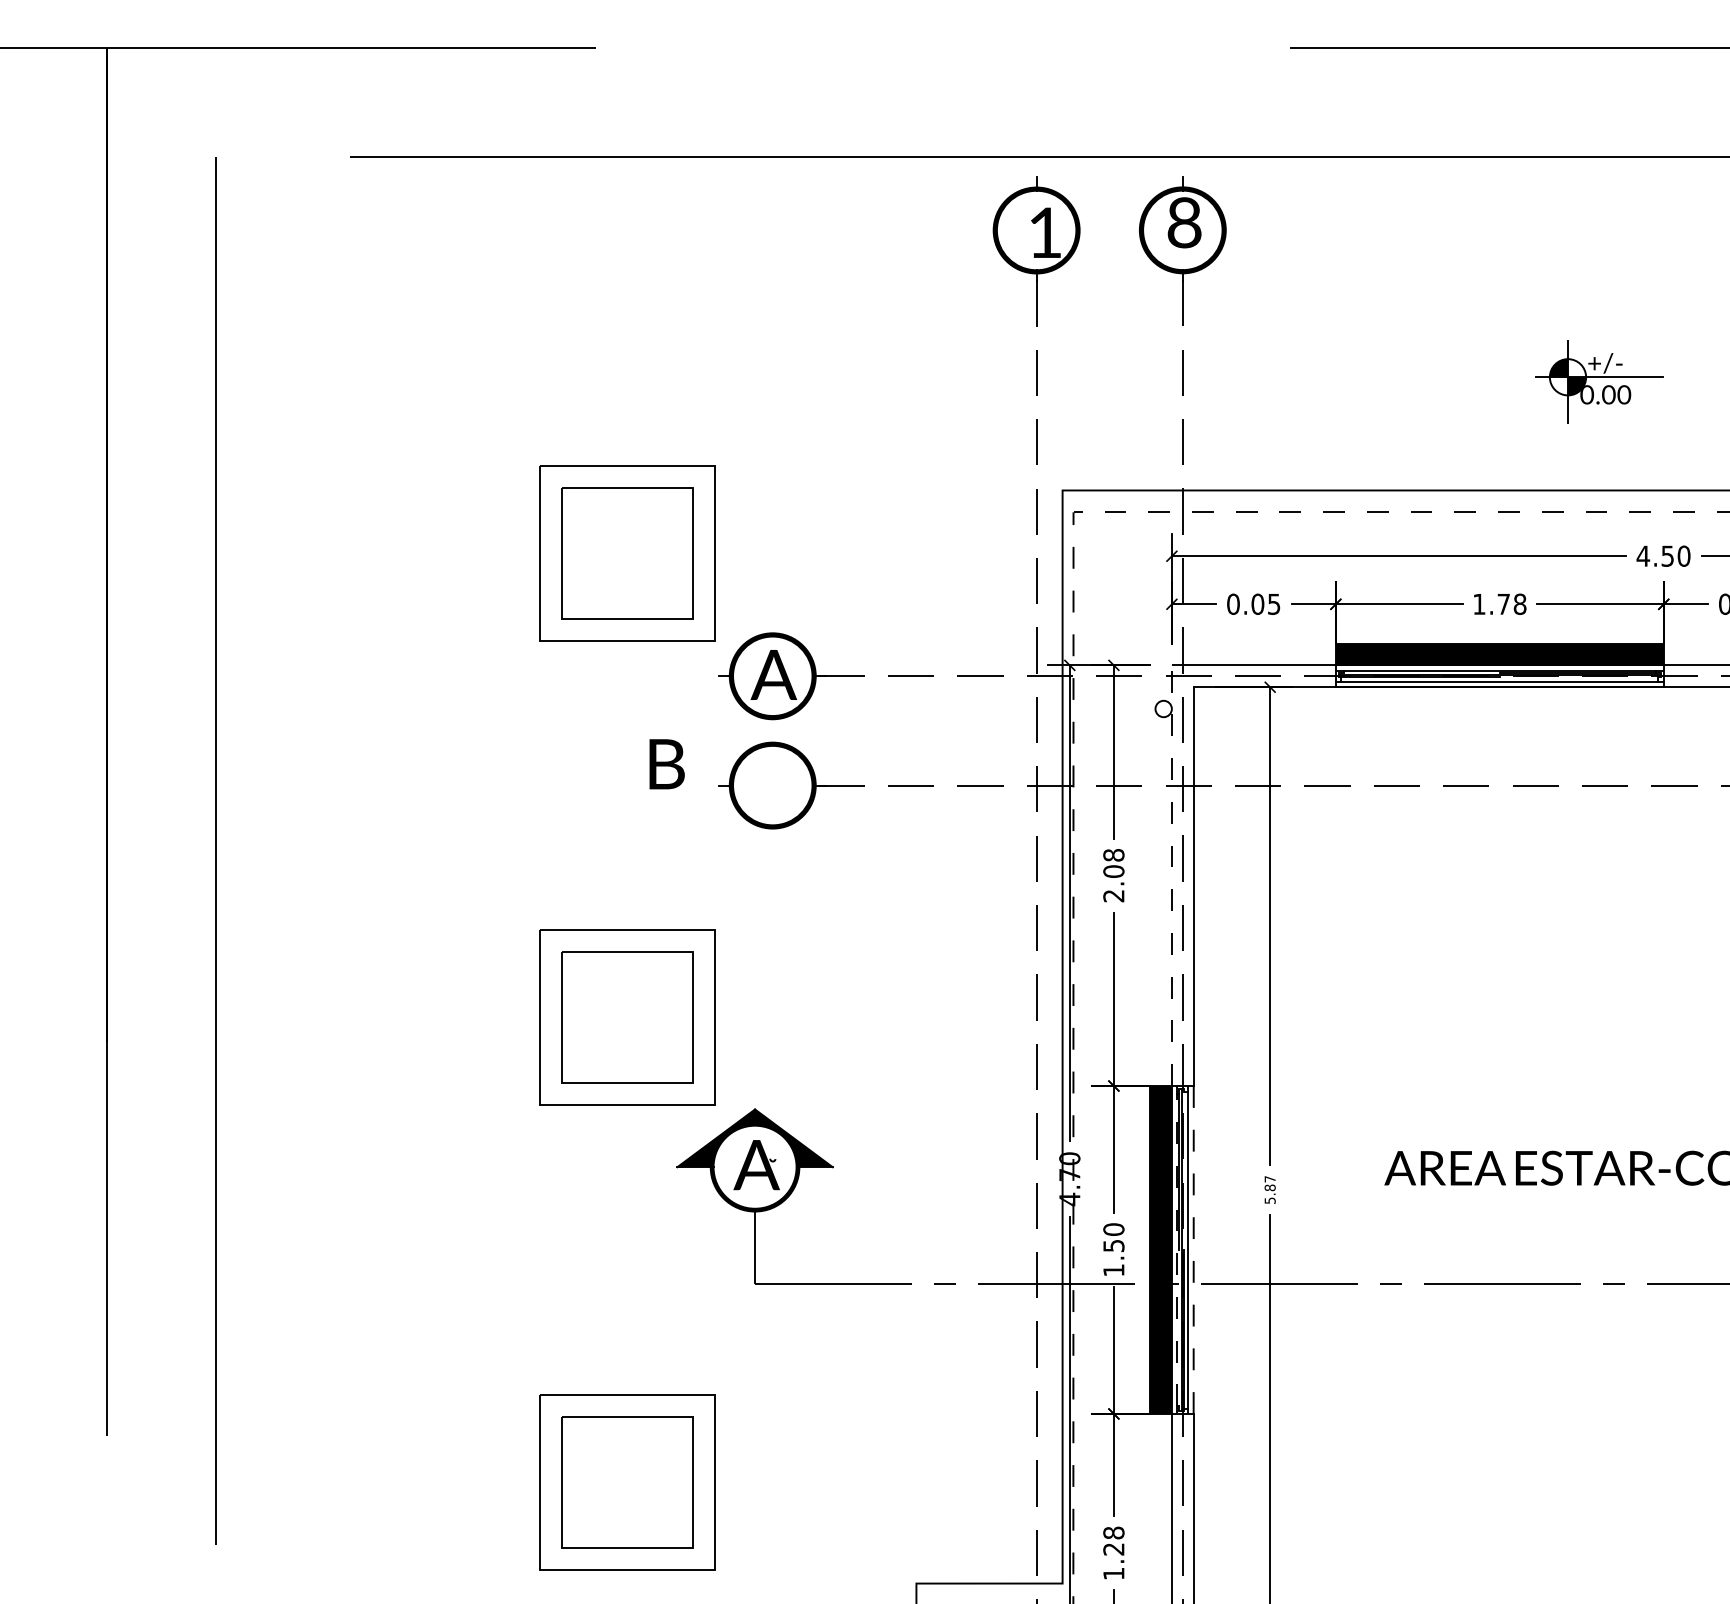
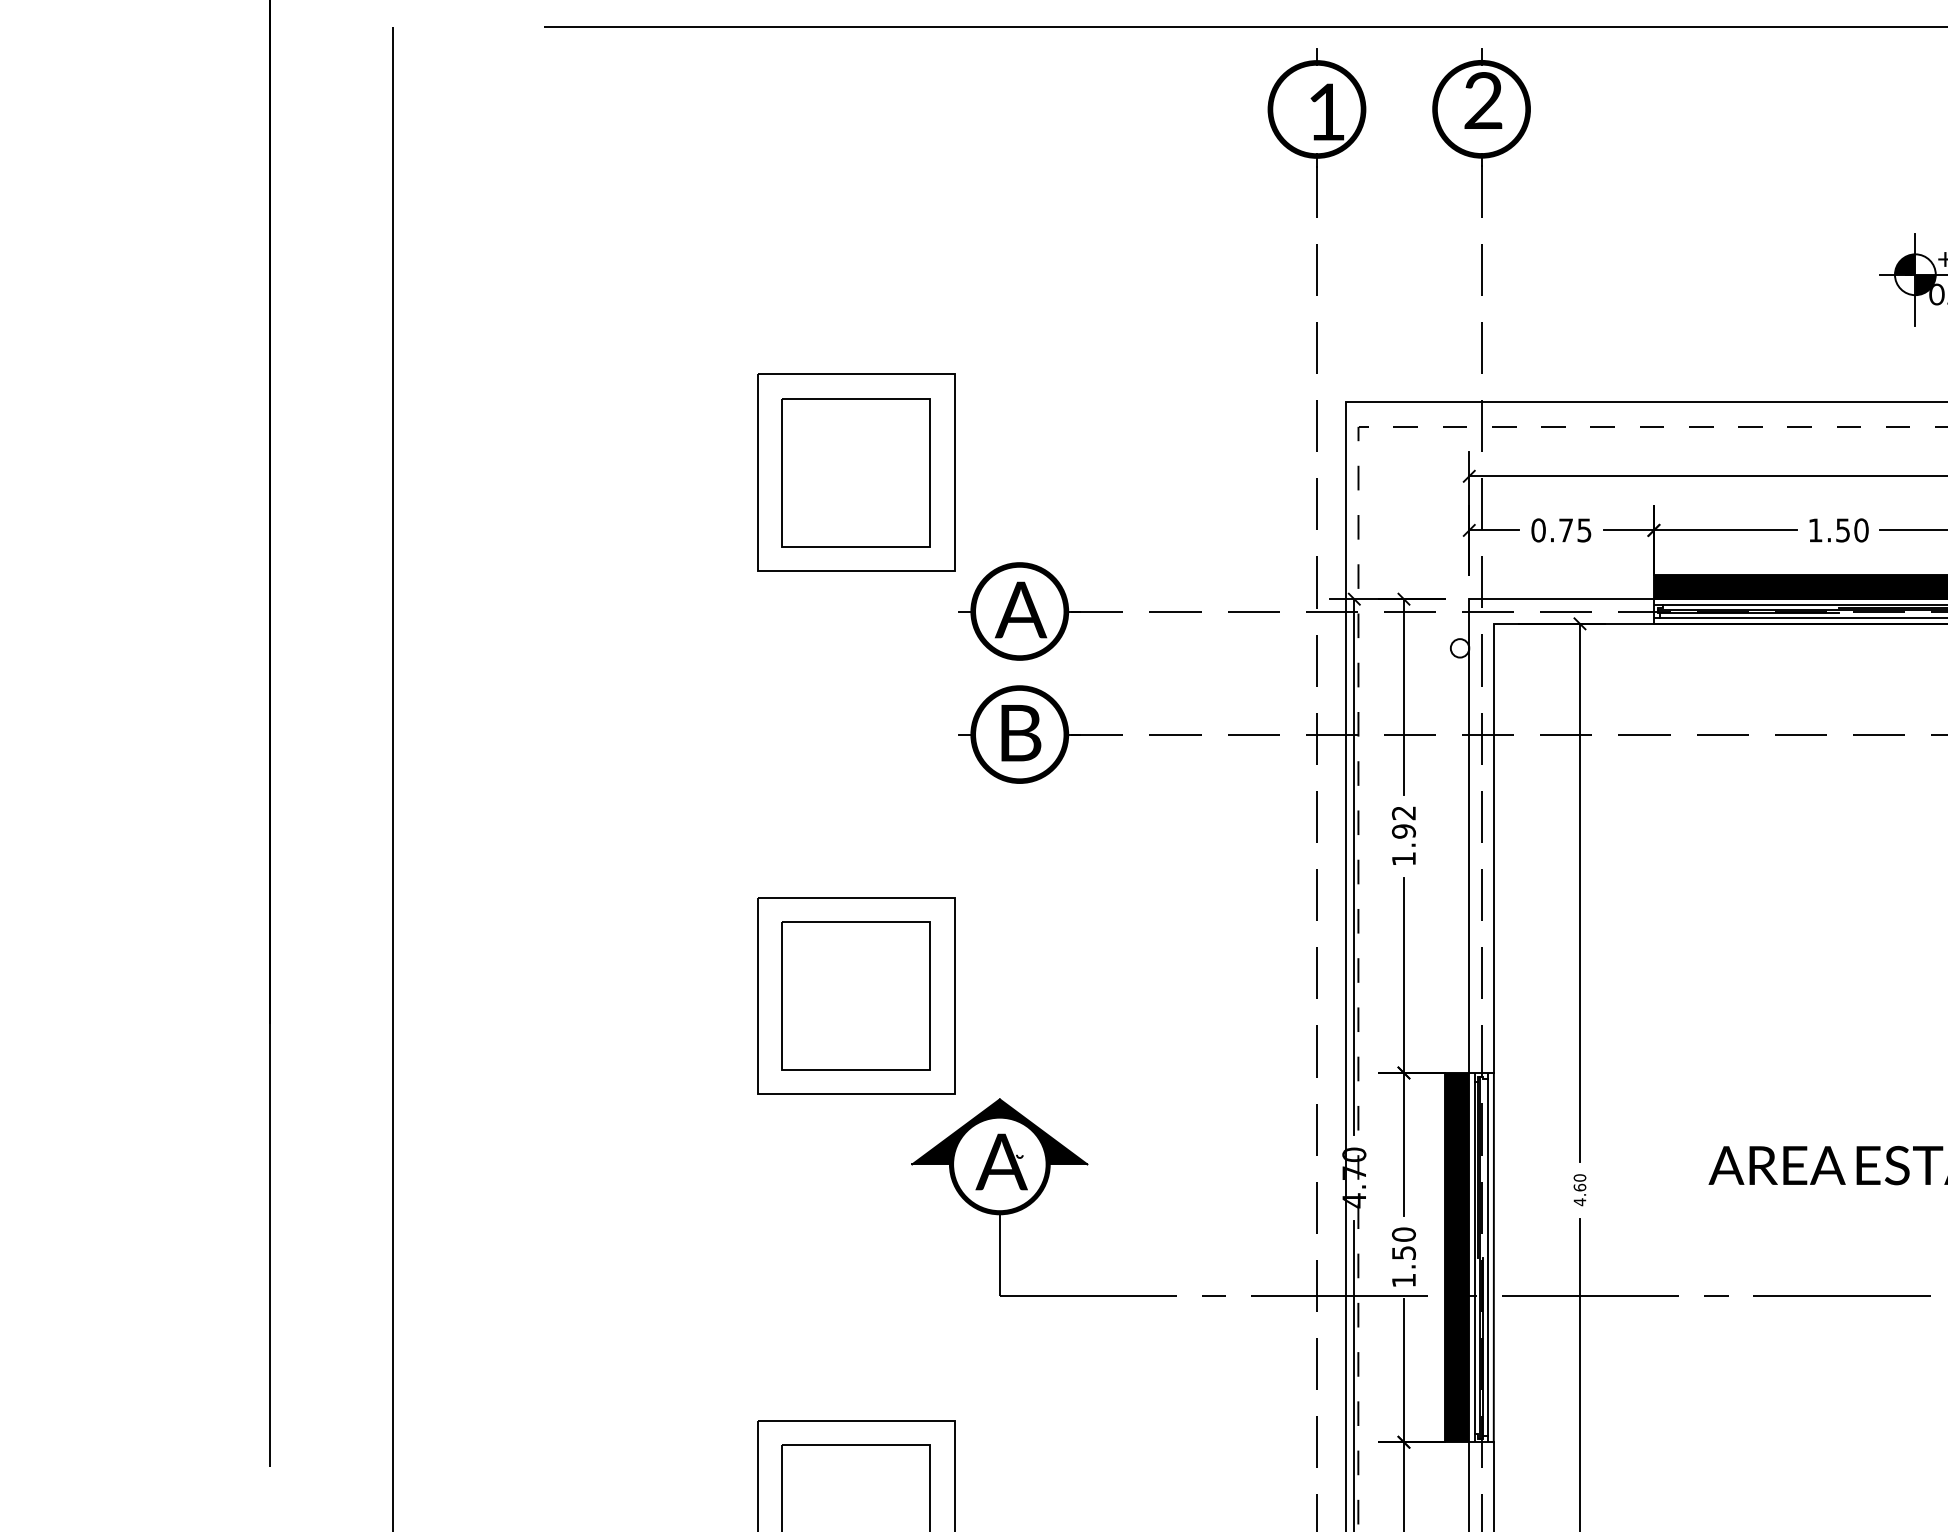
text: (1184, 222) -> (1483, 100), 8 -> 2
text: (1257, 603) -> (1565, 529), 0.05 -> 0.75
text: (1511, 604) -> (1851, 530), 1.78 -> 1.50
text: (666, 764) -> (1020, 733), moved
text: (1113, 875) -> (1403, 835), 2.08 -> 1.92
line: (1171, 875) -> (1468, 835), dashed -> solid
text: (1269, 1190) -> (1579, 1190), 5.87 -> 4.60
line: (1177, 1249) -> (1475, 1257), dashed -> solid
line: (1193, 1250) -> (1493, 1258), dashed -> solid

